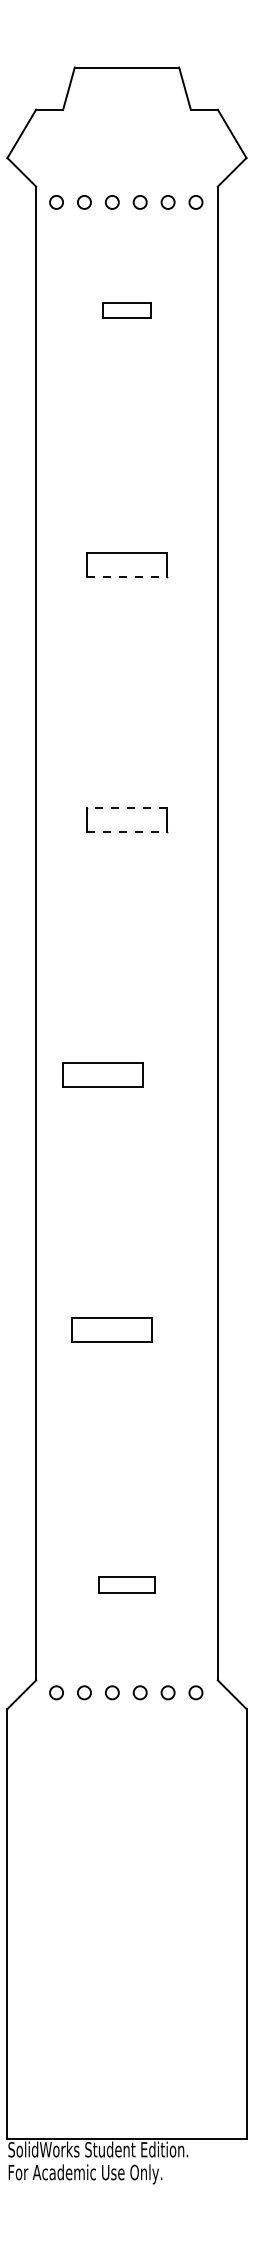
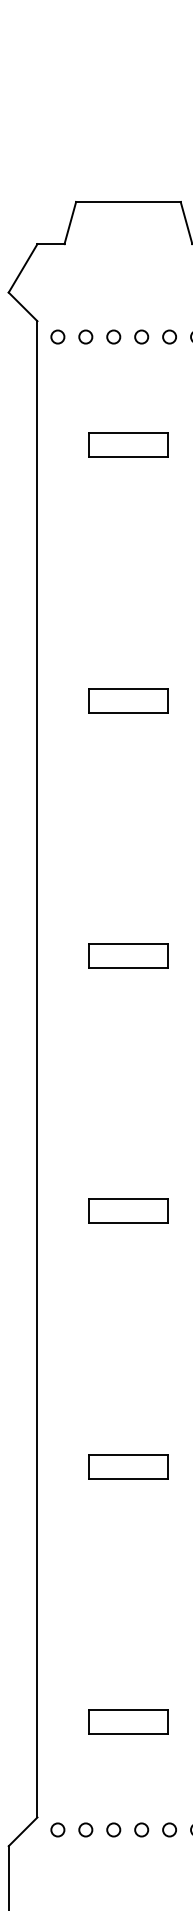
part: (126, 310) -> (127, 445), size x1.67
line: (126, 577) -> (127, 712), dashed -> solid
line: (126, 808) -> (127, 944), dashed -> solid
line: (126, 832) -> (127, 968), dashed -> solid
part: (102, 1074) -> (127, 1210), moved
part: (111, 1329) -> (127, 1466), moved
part: (126, 1584) -> (127, 1721), size x1.43

